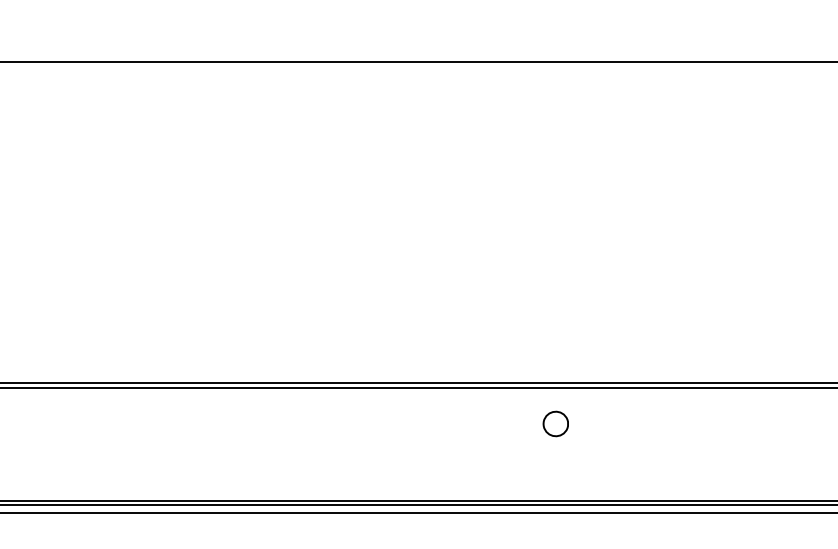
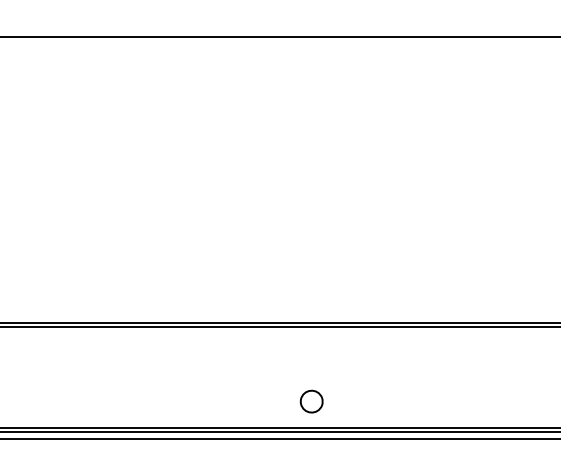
part: (555, 423) -> (311, 401), moved

